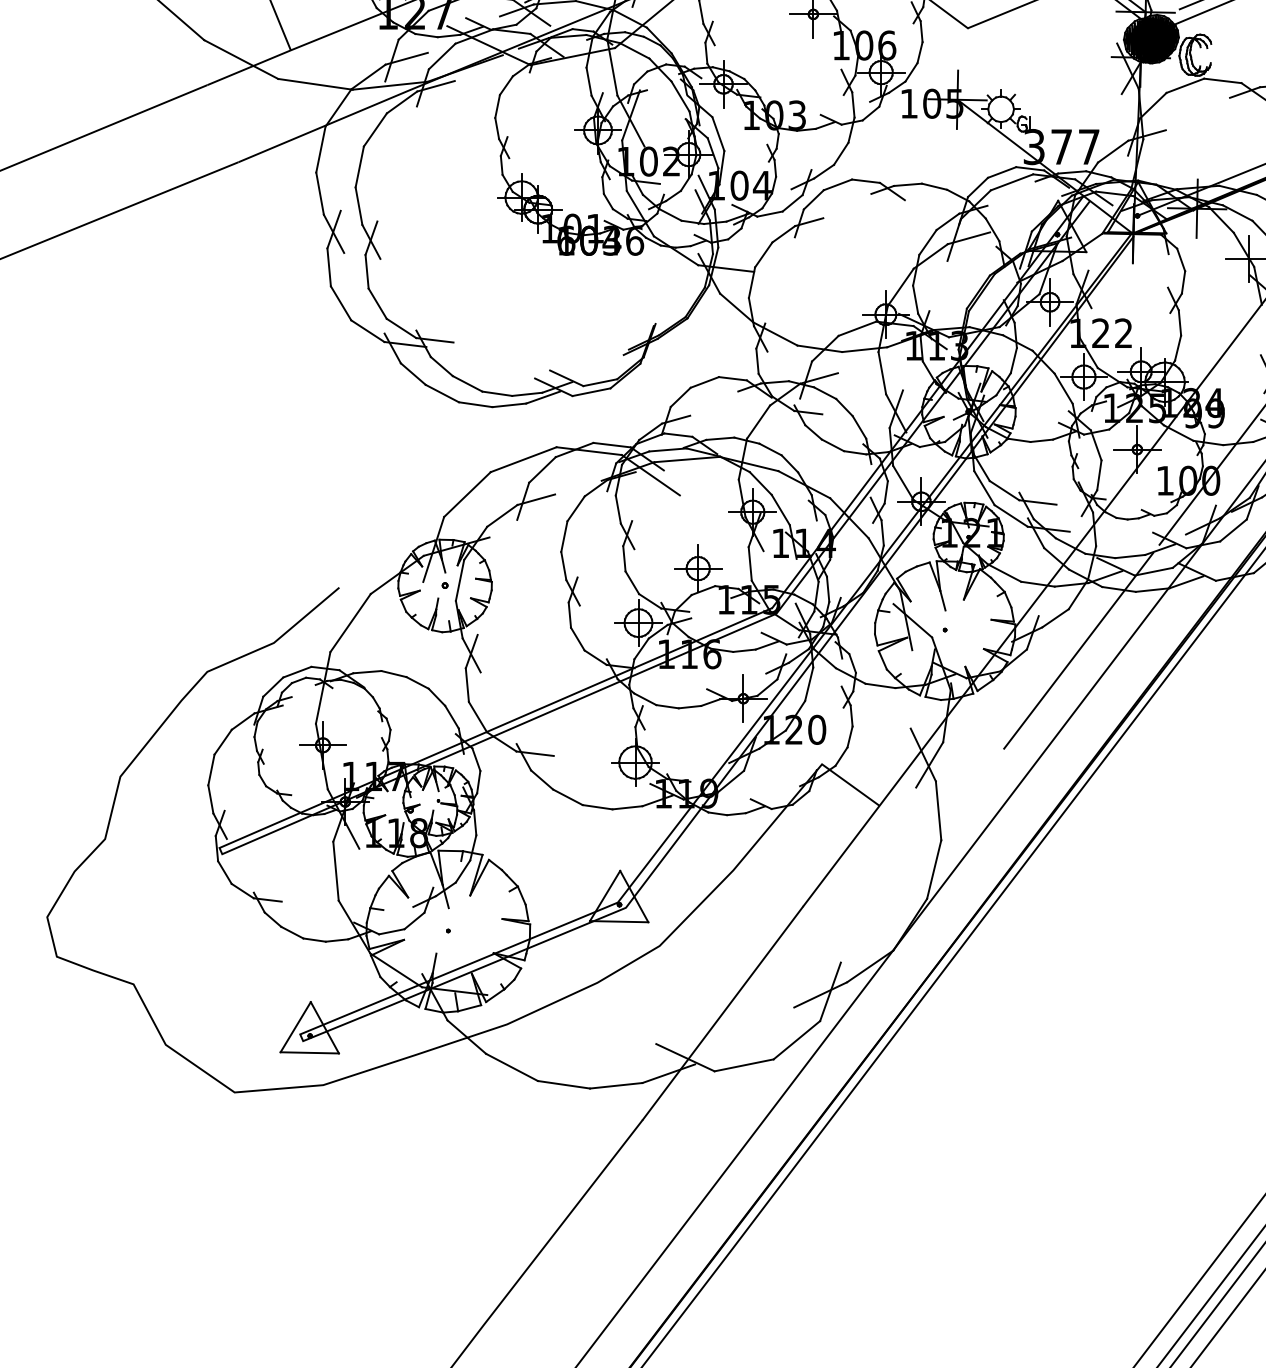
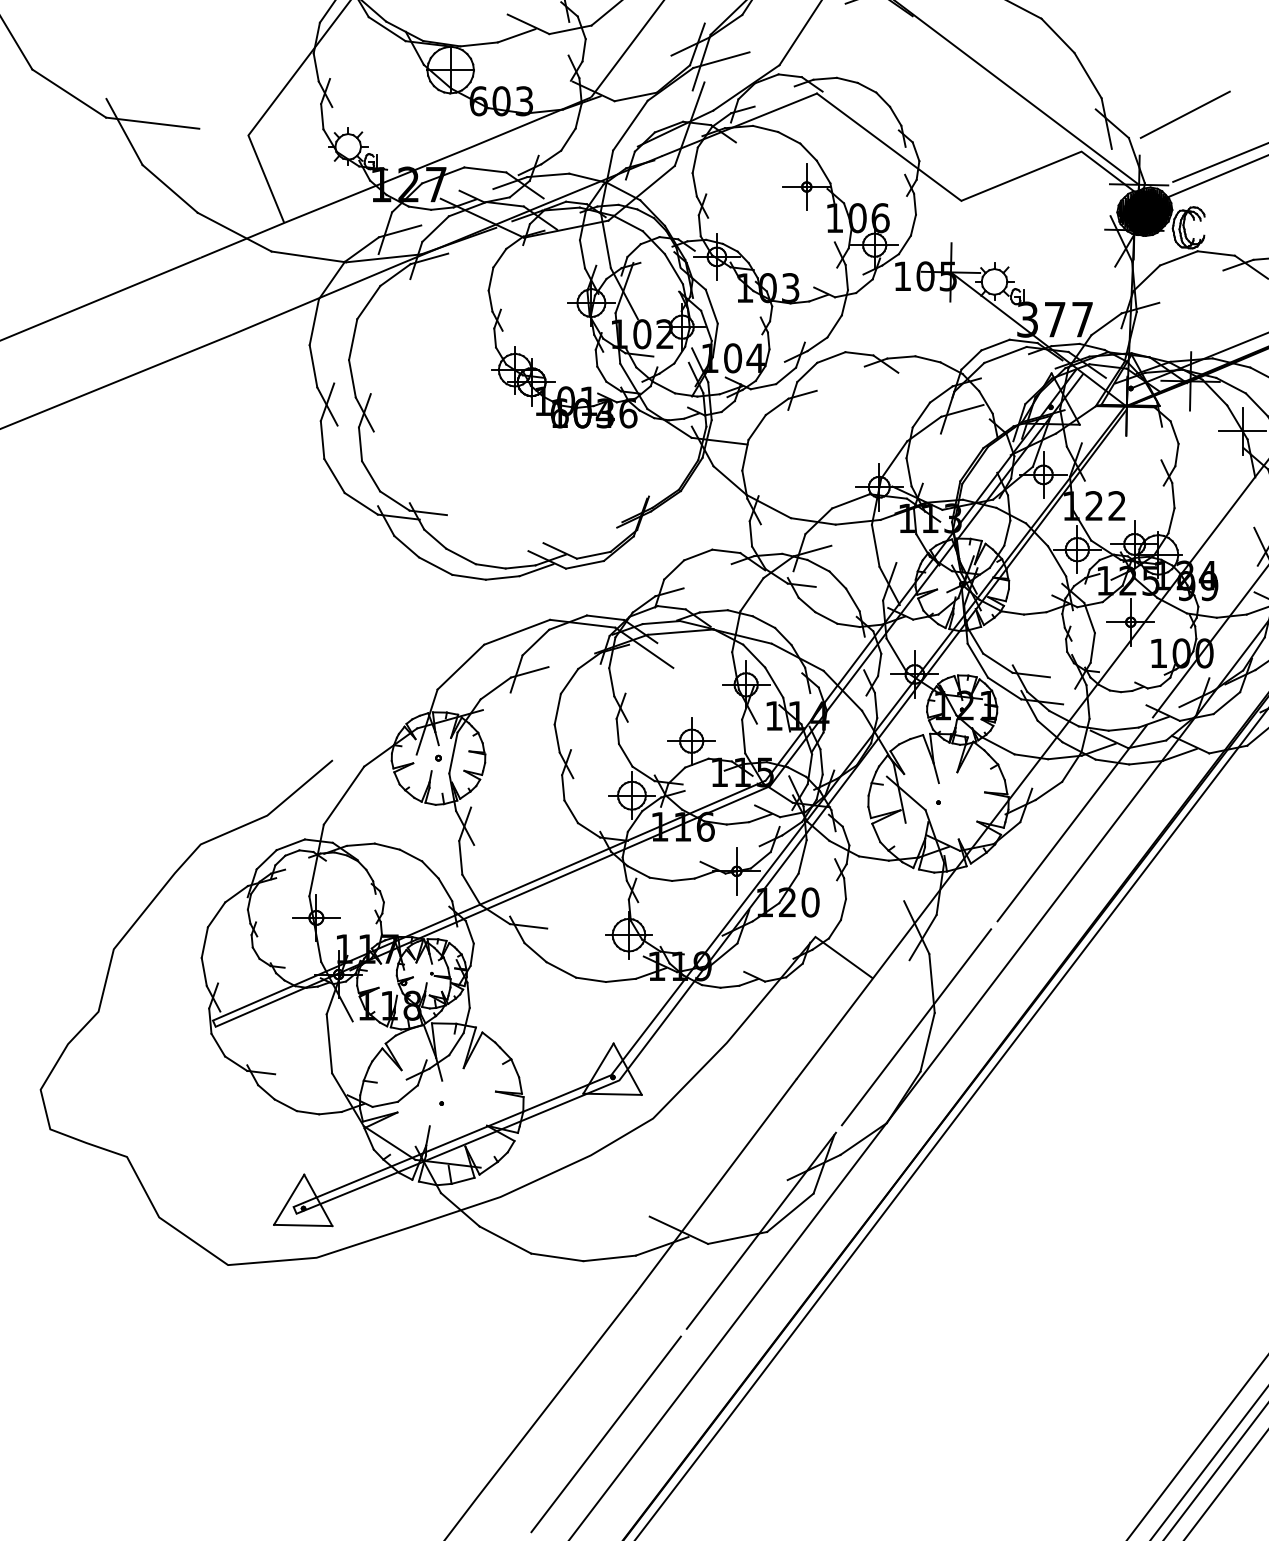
line: (923, 854) -> (916, 1027), added
line: (767, 1057) -> (760, 1230), added
line: (612, 1261) -> (605, 1434), added

